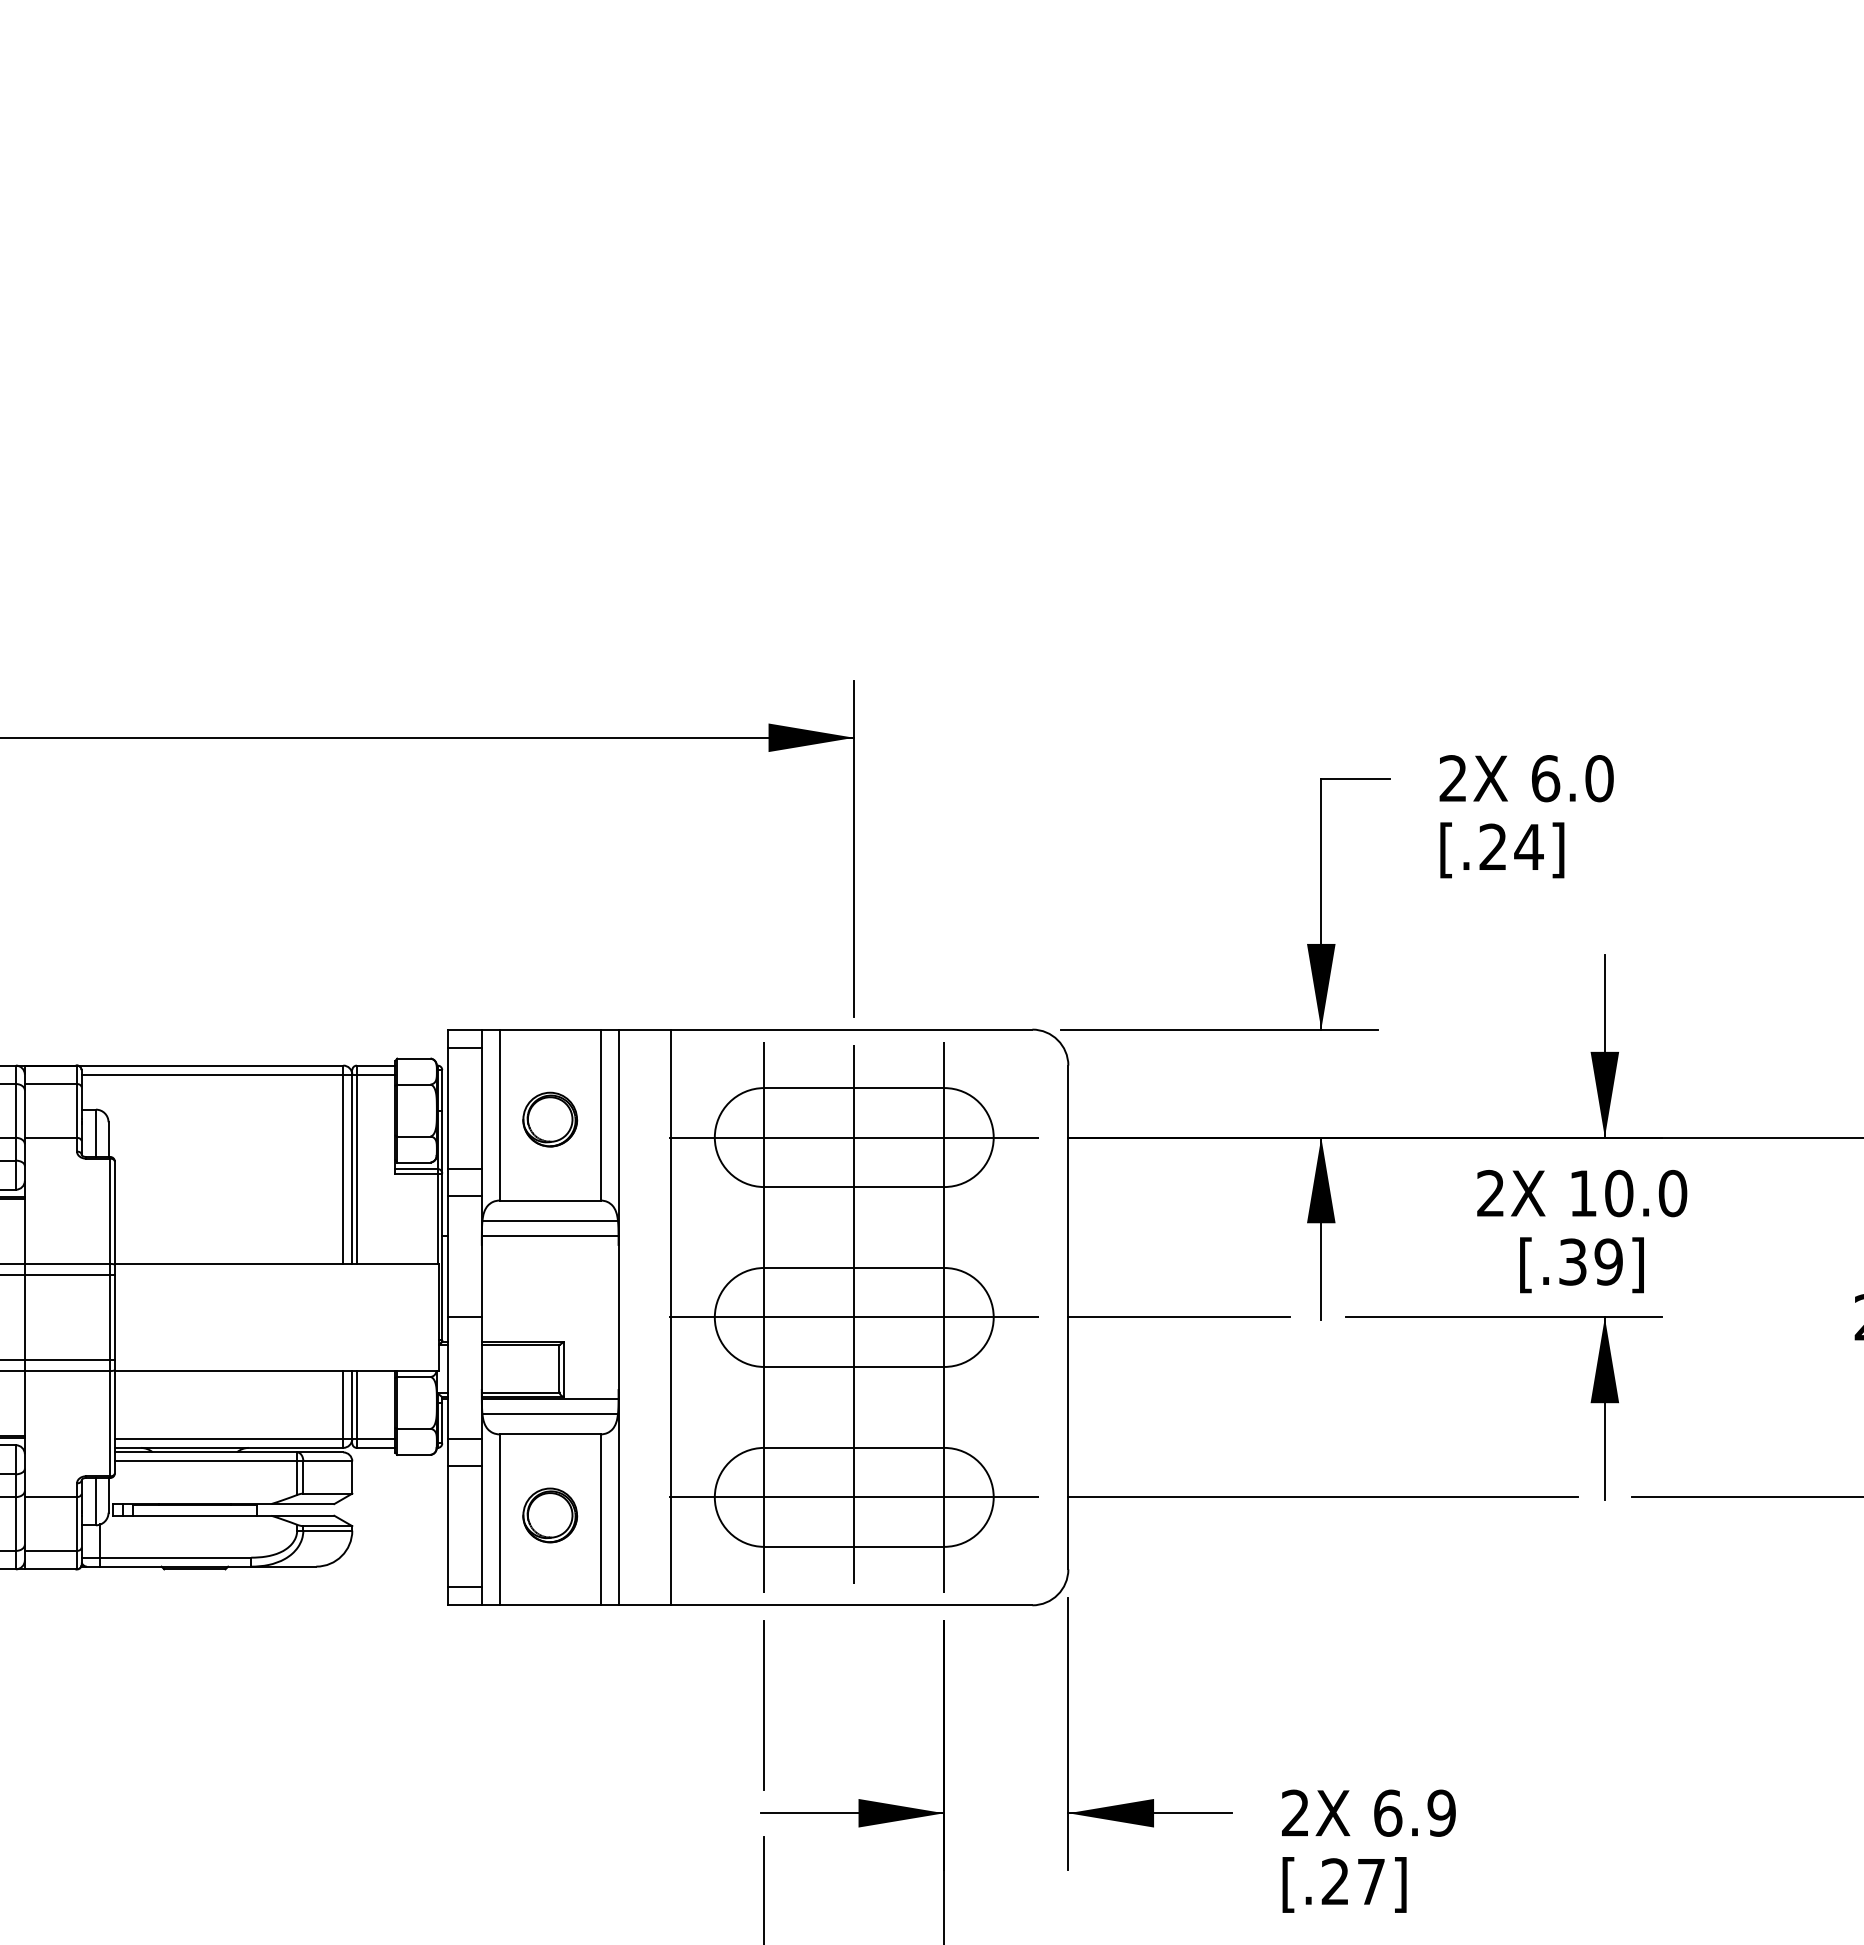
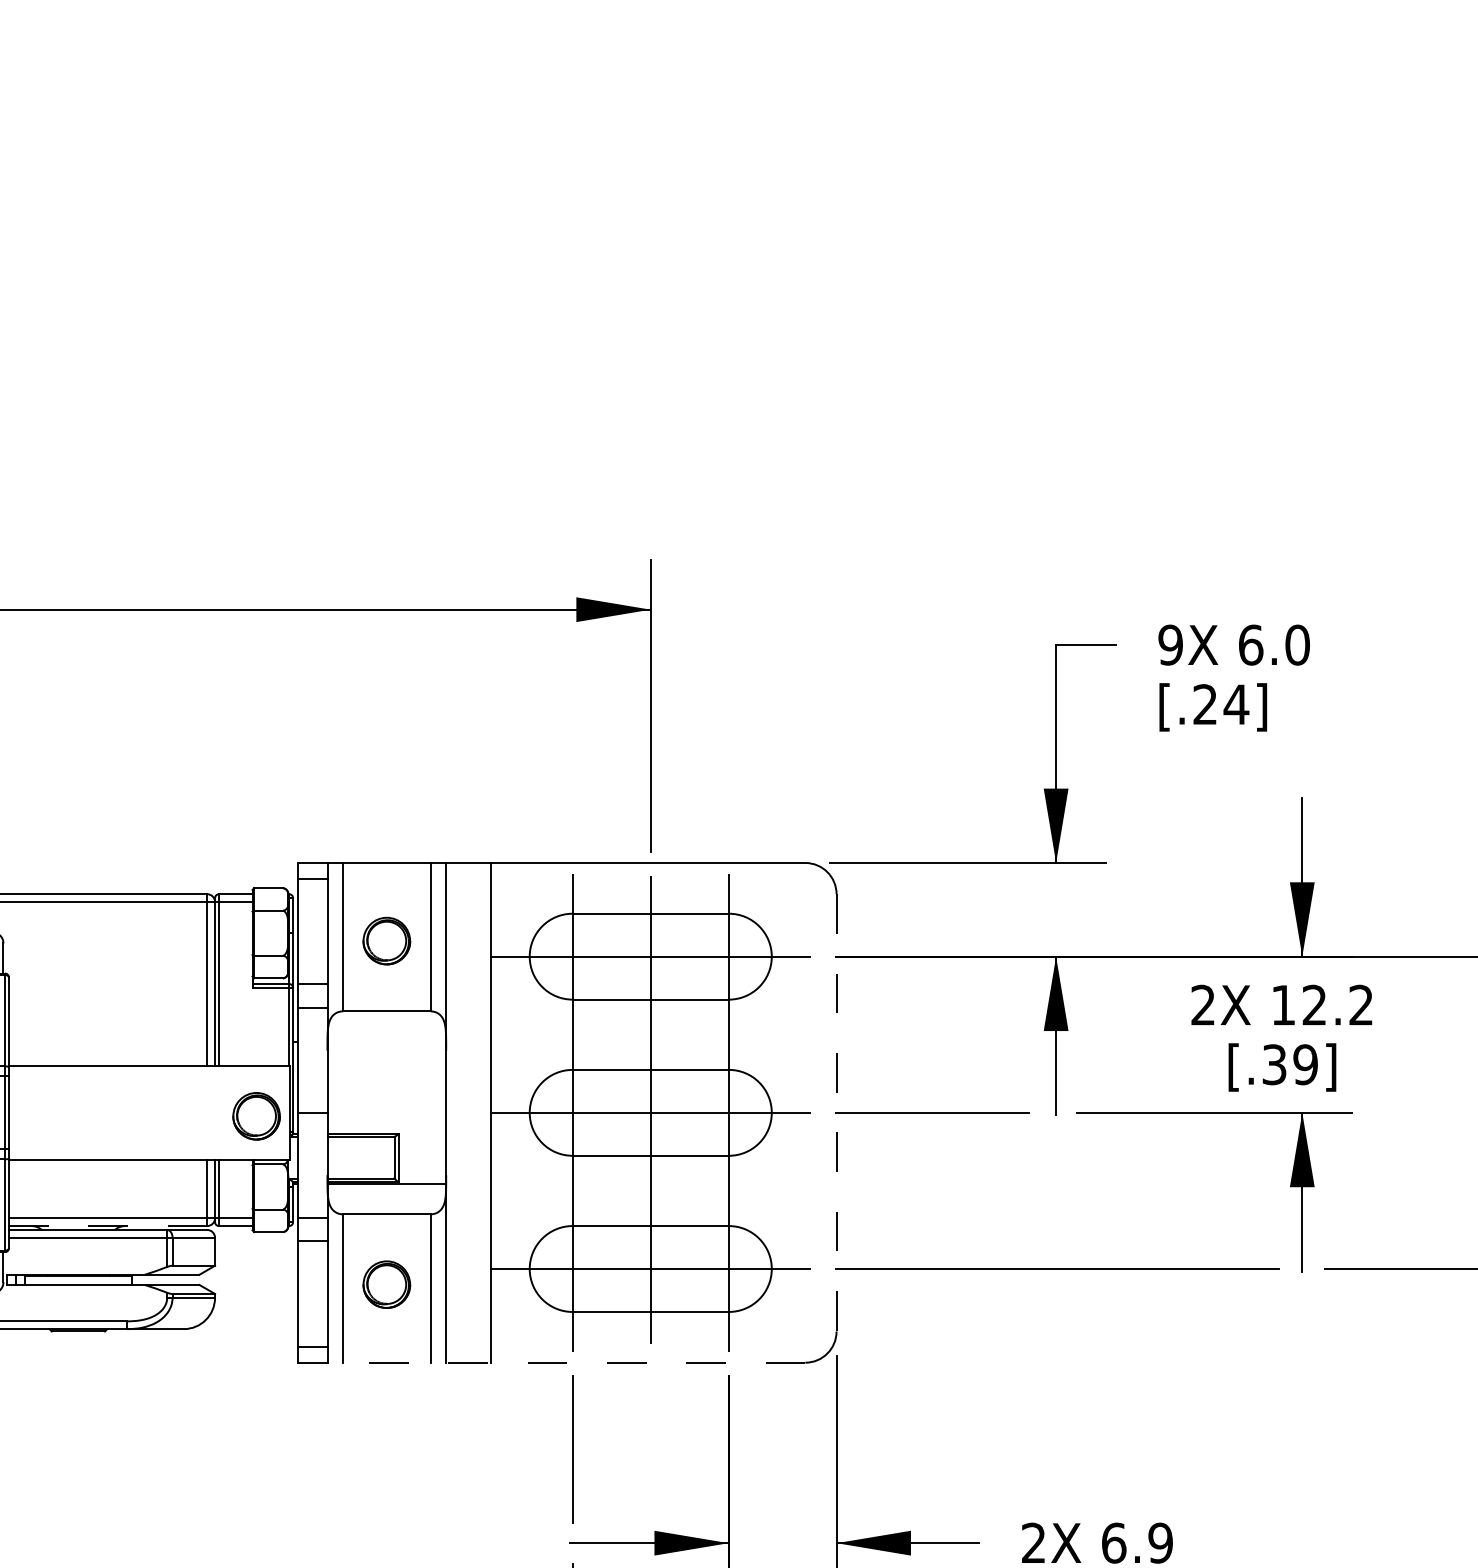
text: (1453, 778) -> (1170, 645), 2X -> 9X
text: (1646, 1193) -> (1338, 1005), 10.0 -> 12.2
line: (549, 1220) -> (386, 1028), removed
line: (549, 1235) -> (386, 1041), removed
line: (1068, 1317) -> (836, 1112), solid -> dashed
part: (400, 1321) -> (256, 1116), added
line: (549, 1414) -> (386, 1197), removed
line: (229, 1447) -> (108, 1225), solid -> dashed
line: (756, 1605) -> (565, 1362), solid -> dashed

